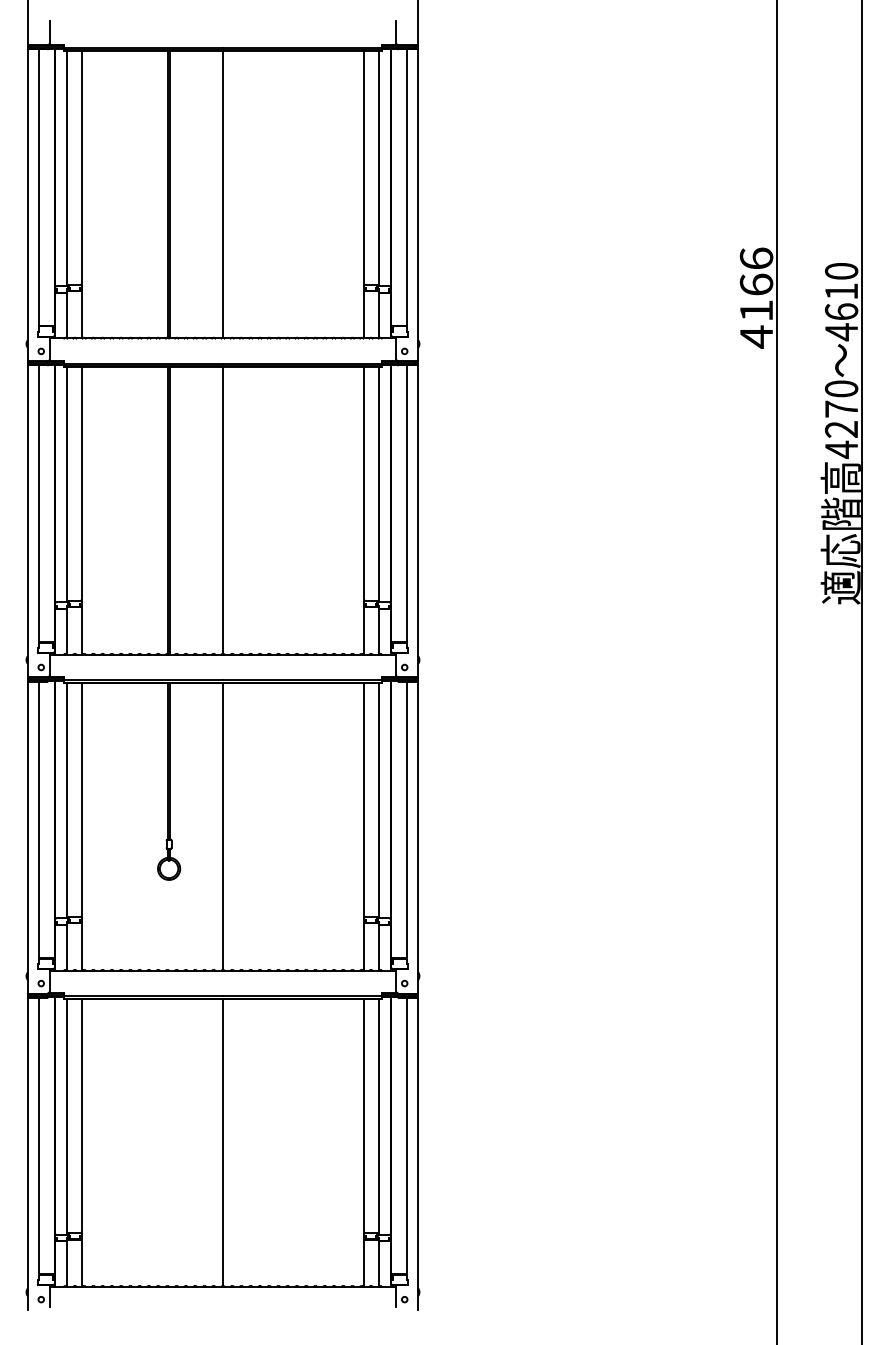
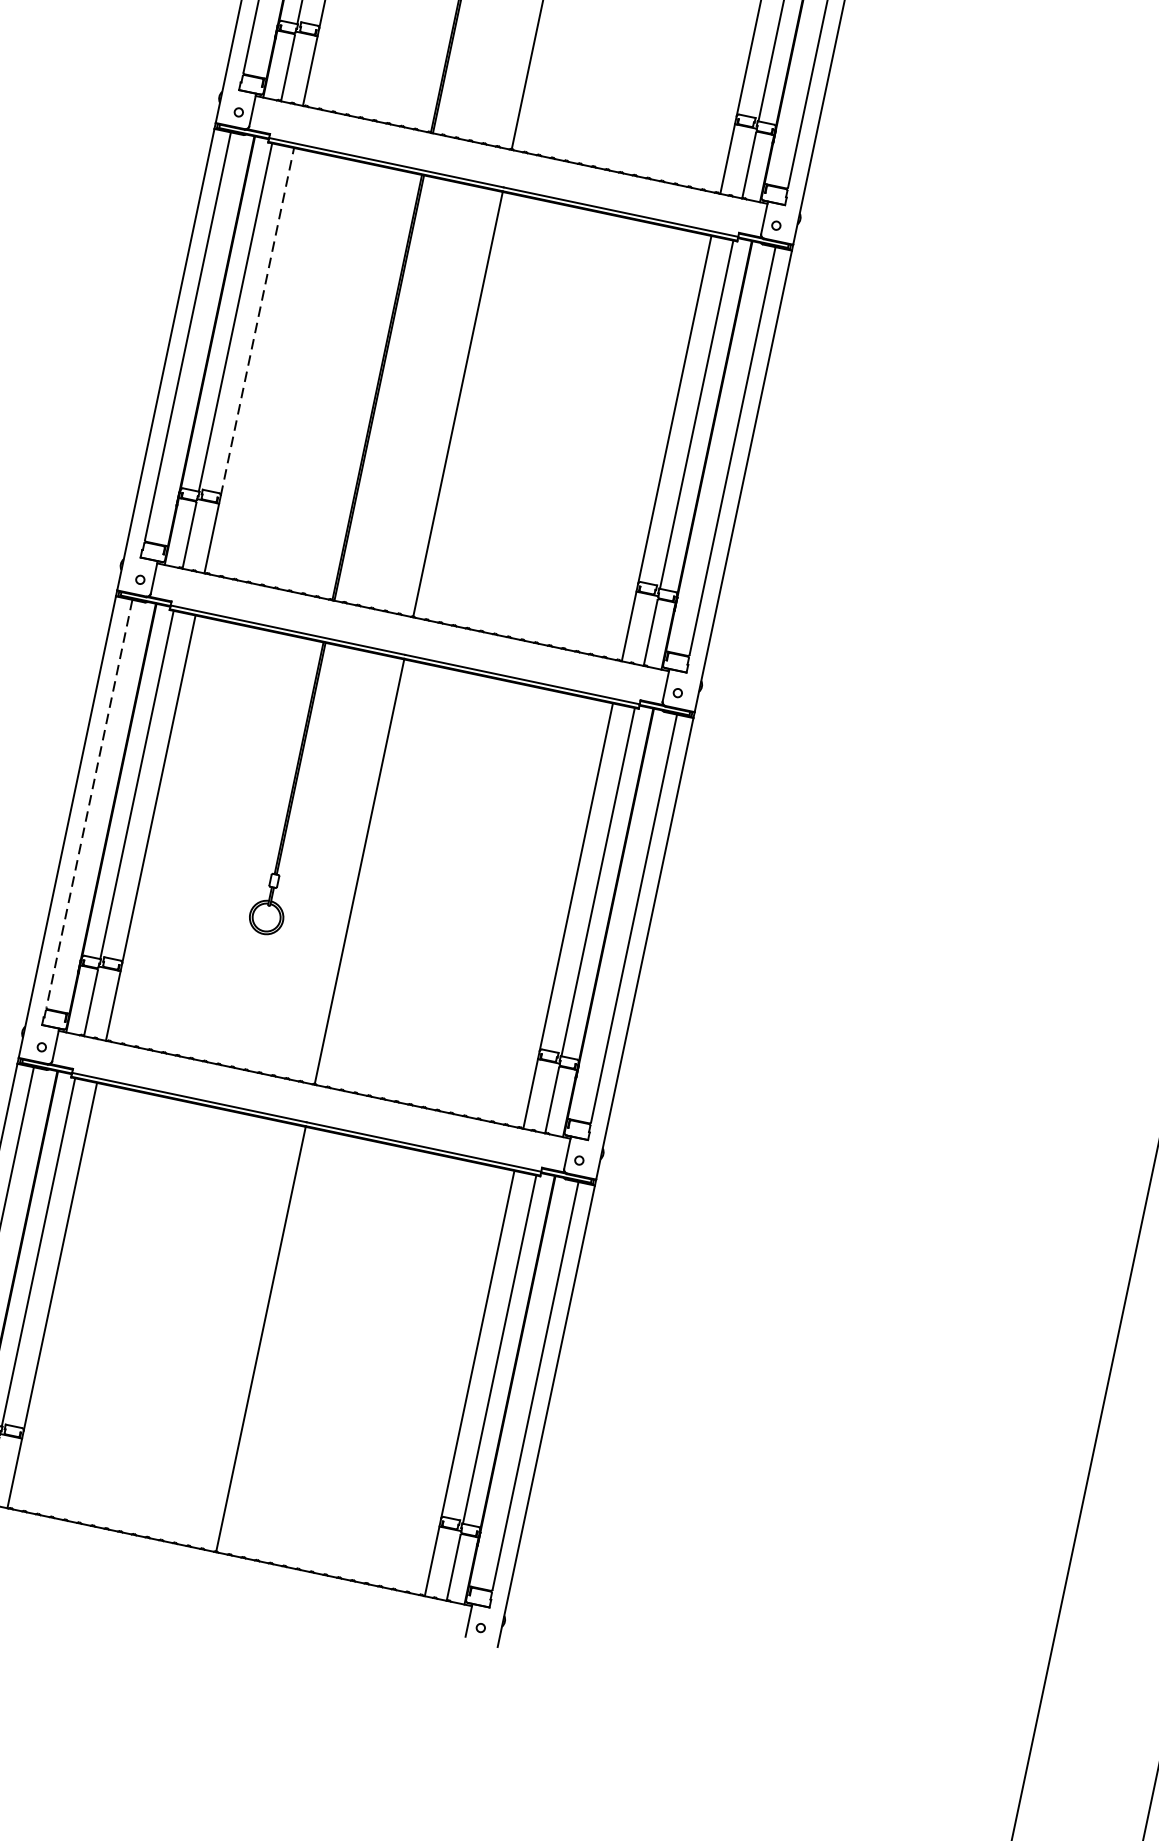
line: (81, 484) -> (256, 321), solid -> dashed
line: (38, 819) -> (88, 803), solid -> dashed

